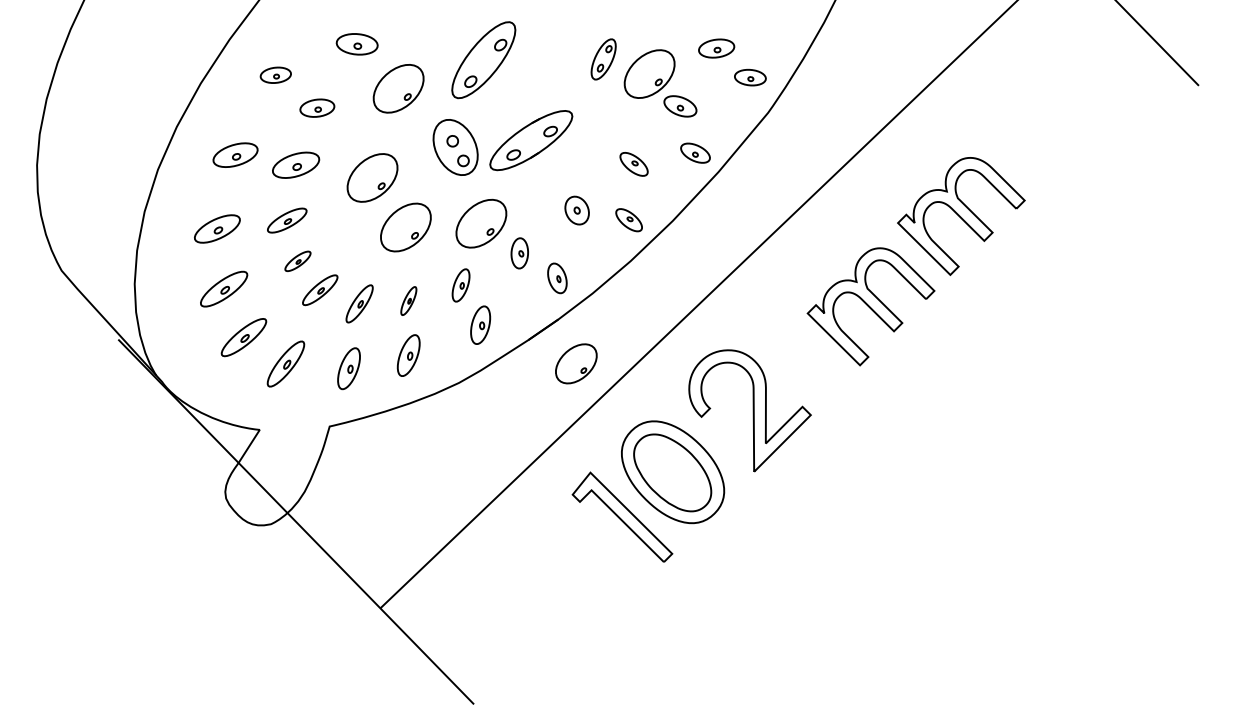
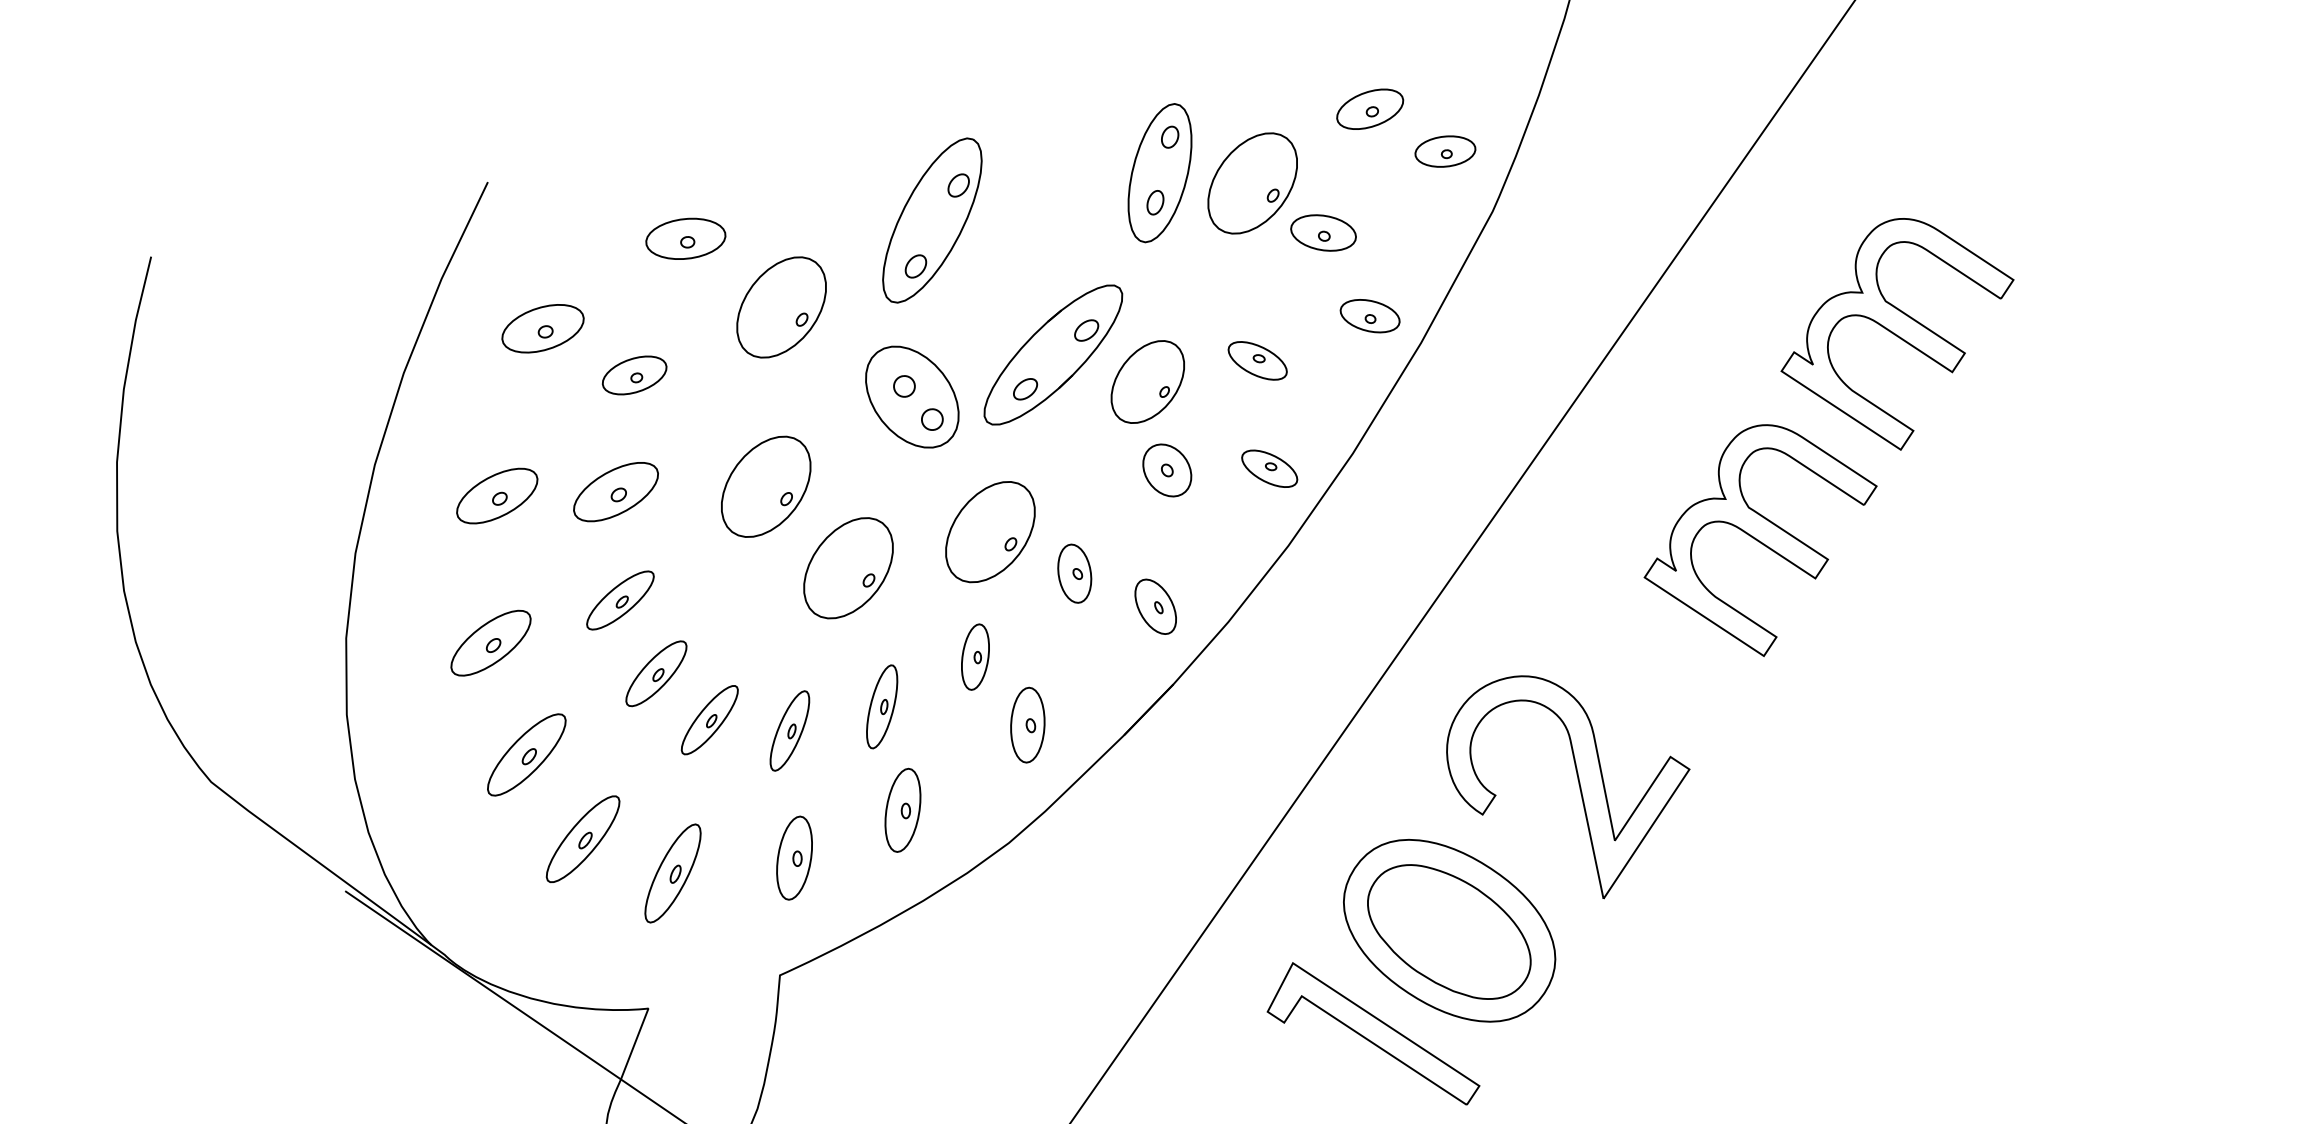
part: (603, 59) -> (1159, 173), size x1.67
part: (275, 75) -> (542, 329), size x1.43
part: (297, 261) -> (655, 674), size x1.43
part: (408, 300) -> (881, 705), size x1.43
part: (576, 363) -> (1148, 381), moved

